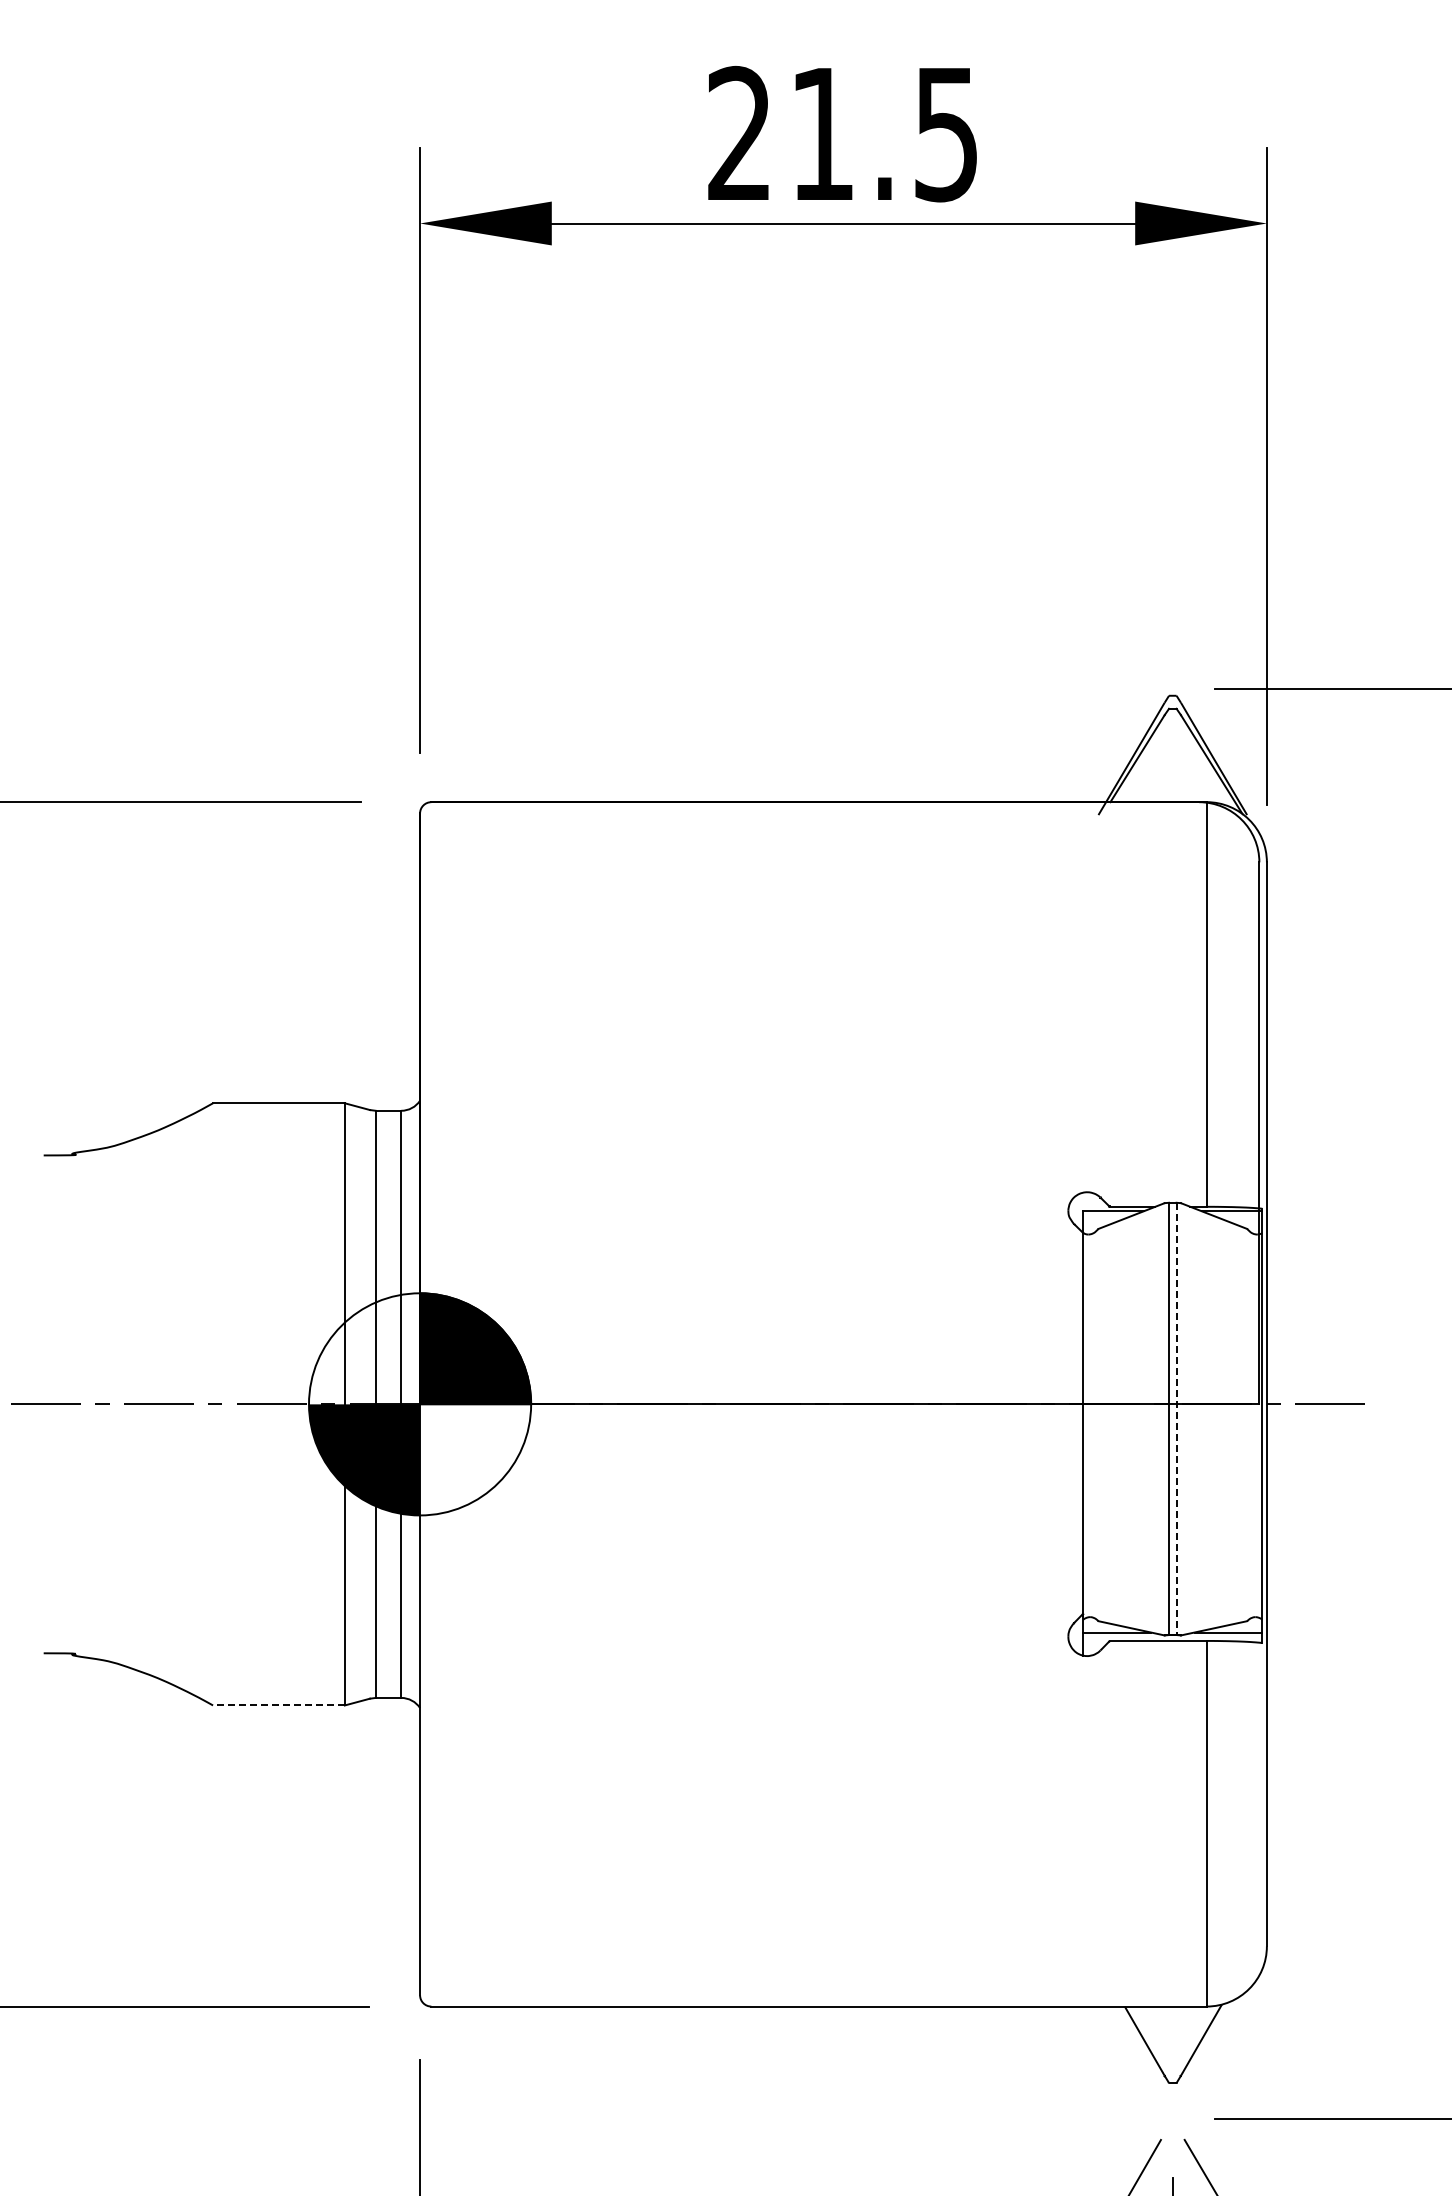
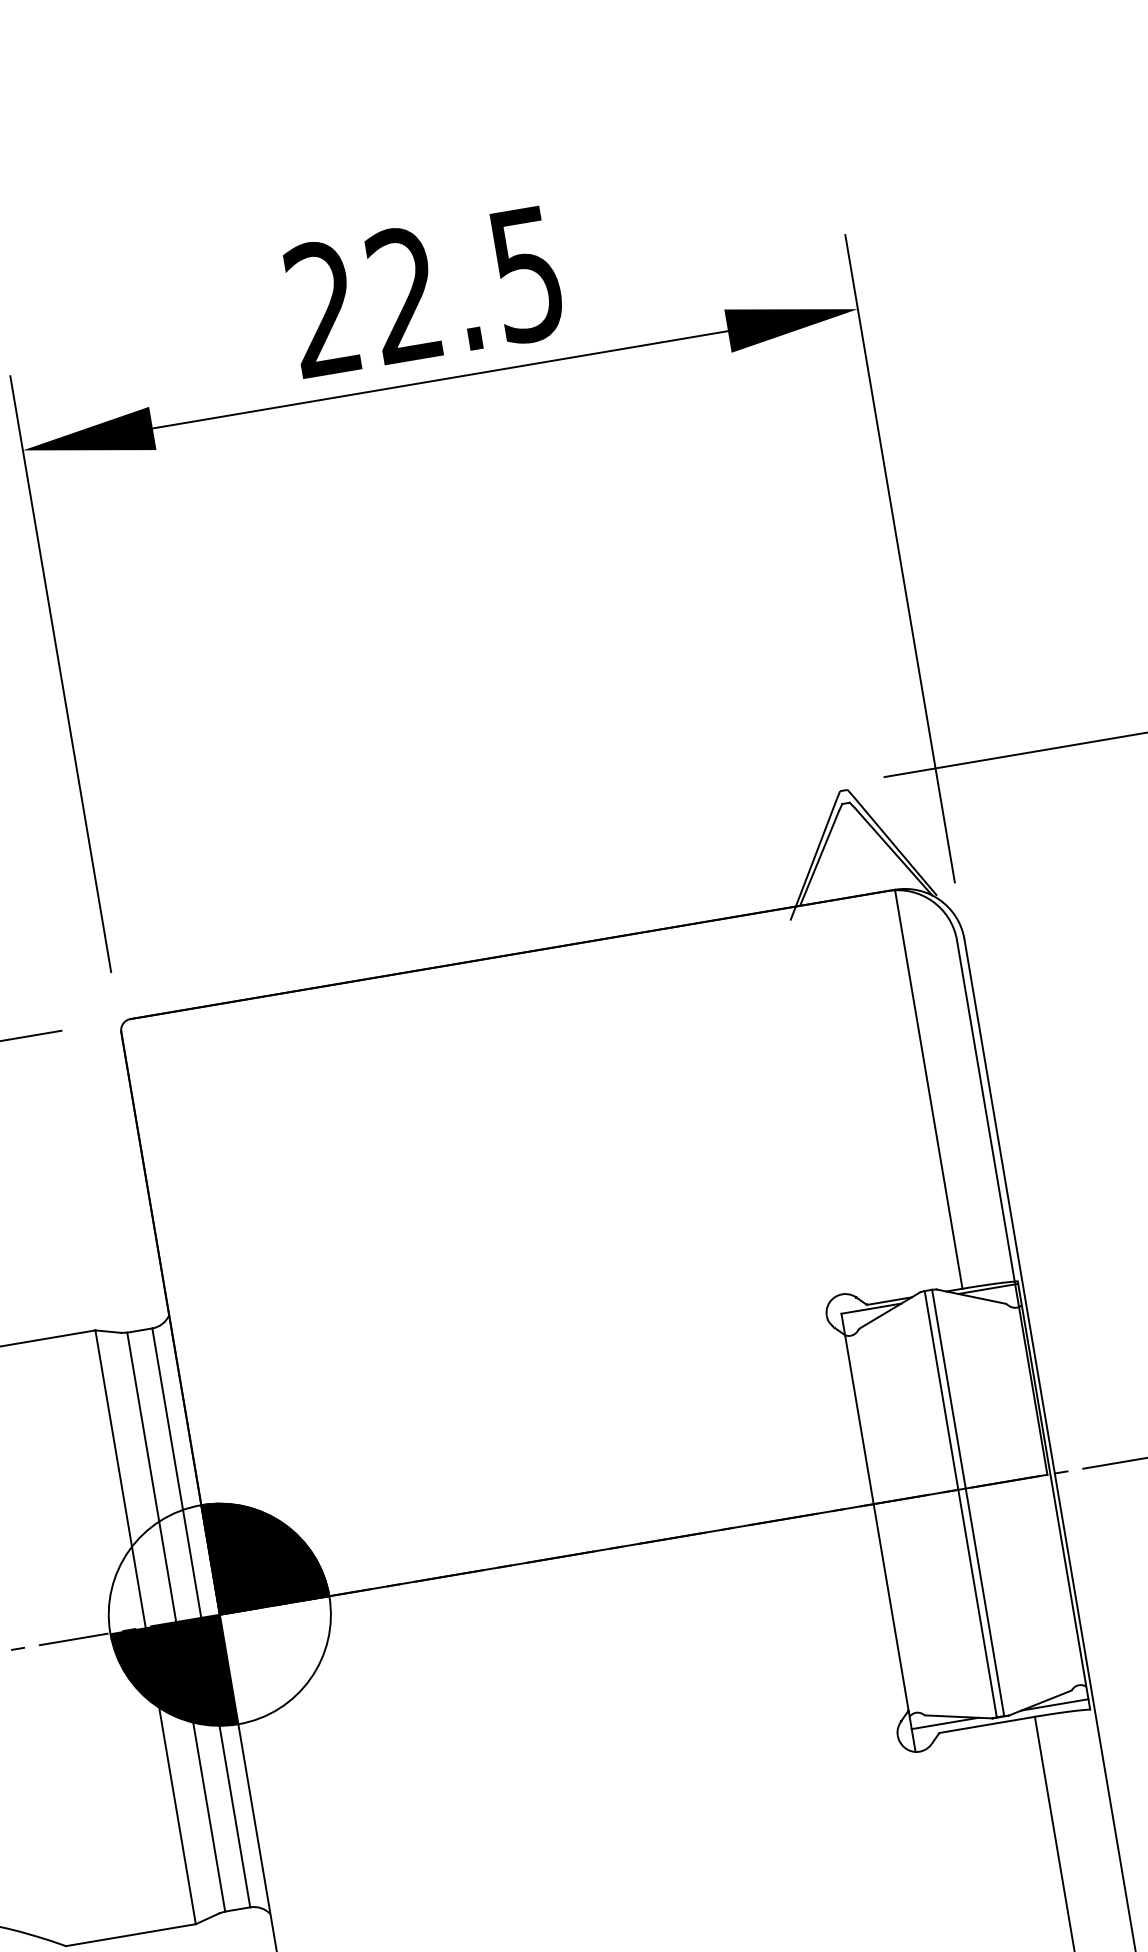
text: (821, 132) -> (403, 293), 21.5 -> 22.5
line: (1176, 1419) -> (968, 1503), dashed -> solid
line: (278, 1705) -> (130, 1935), dashed -> solid

